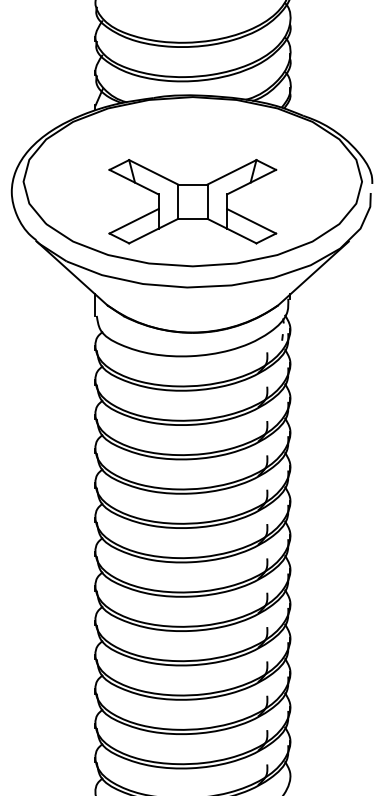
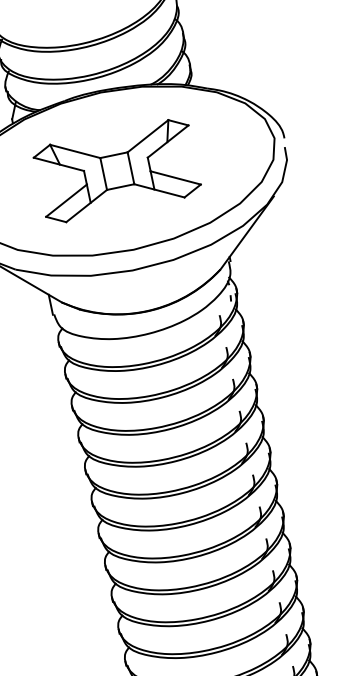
part: (192, 201) -> (116, 170), moved

